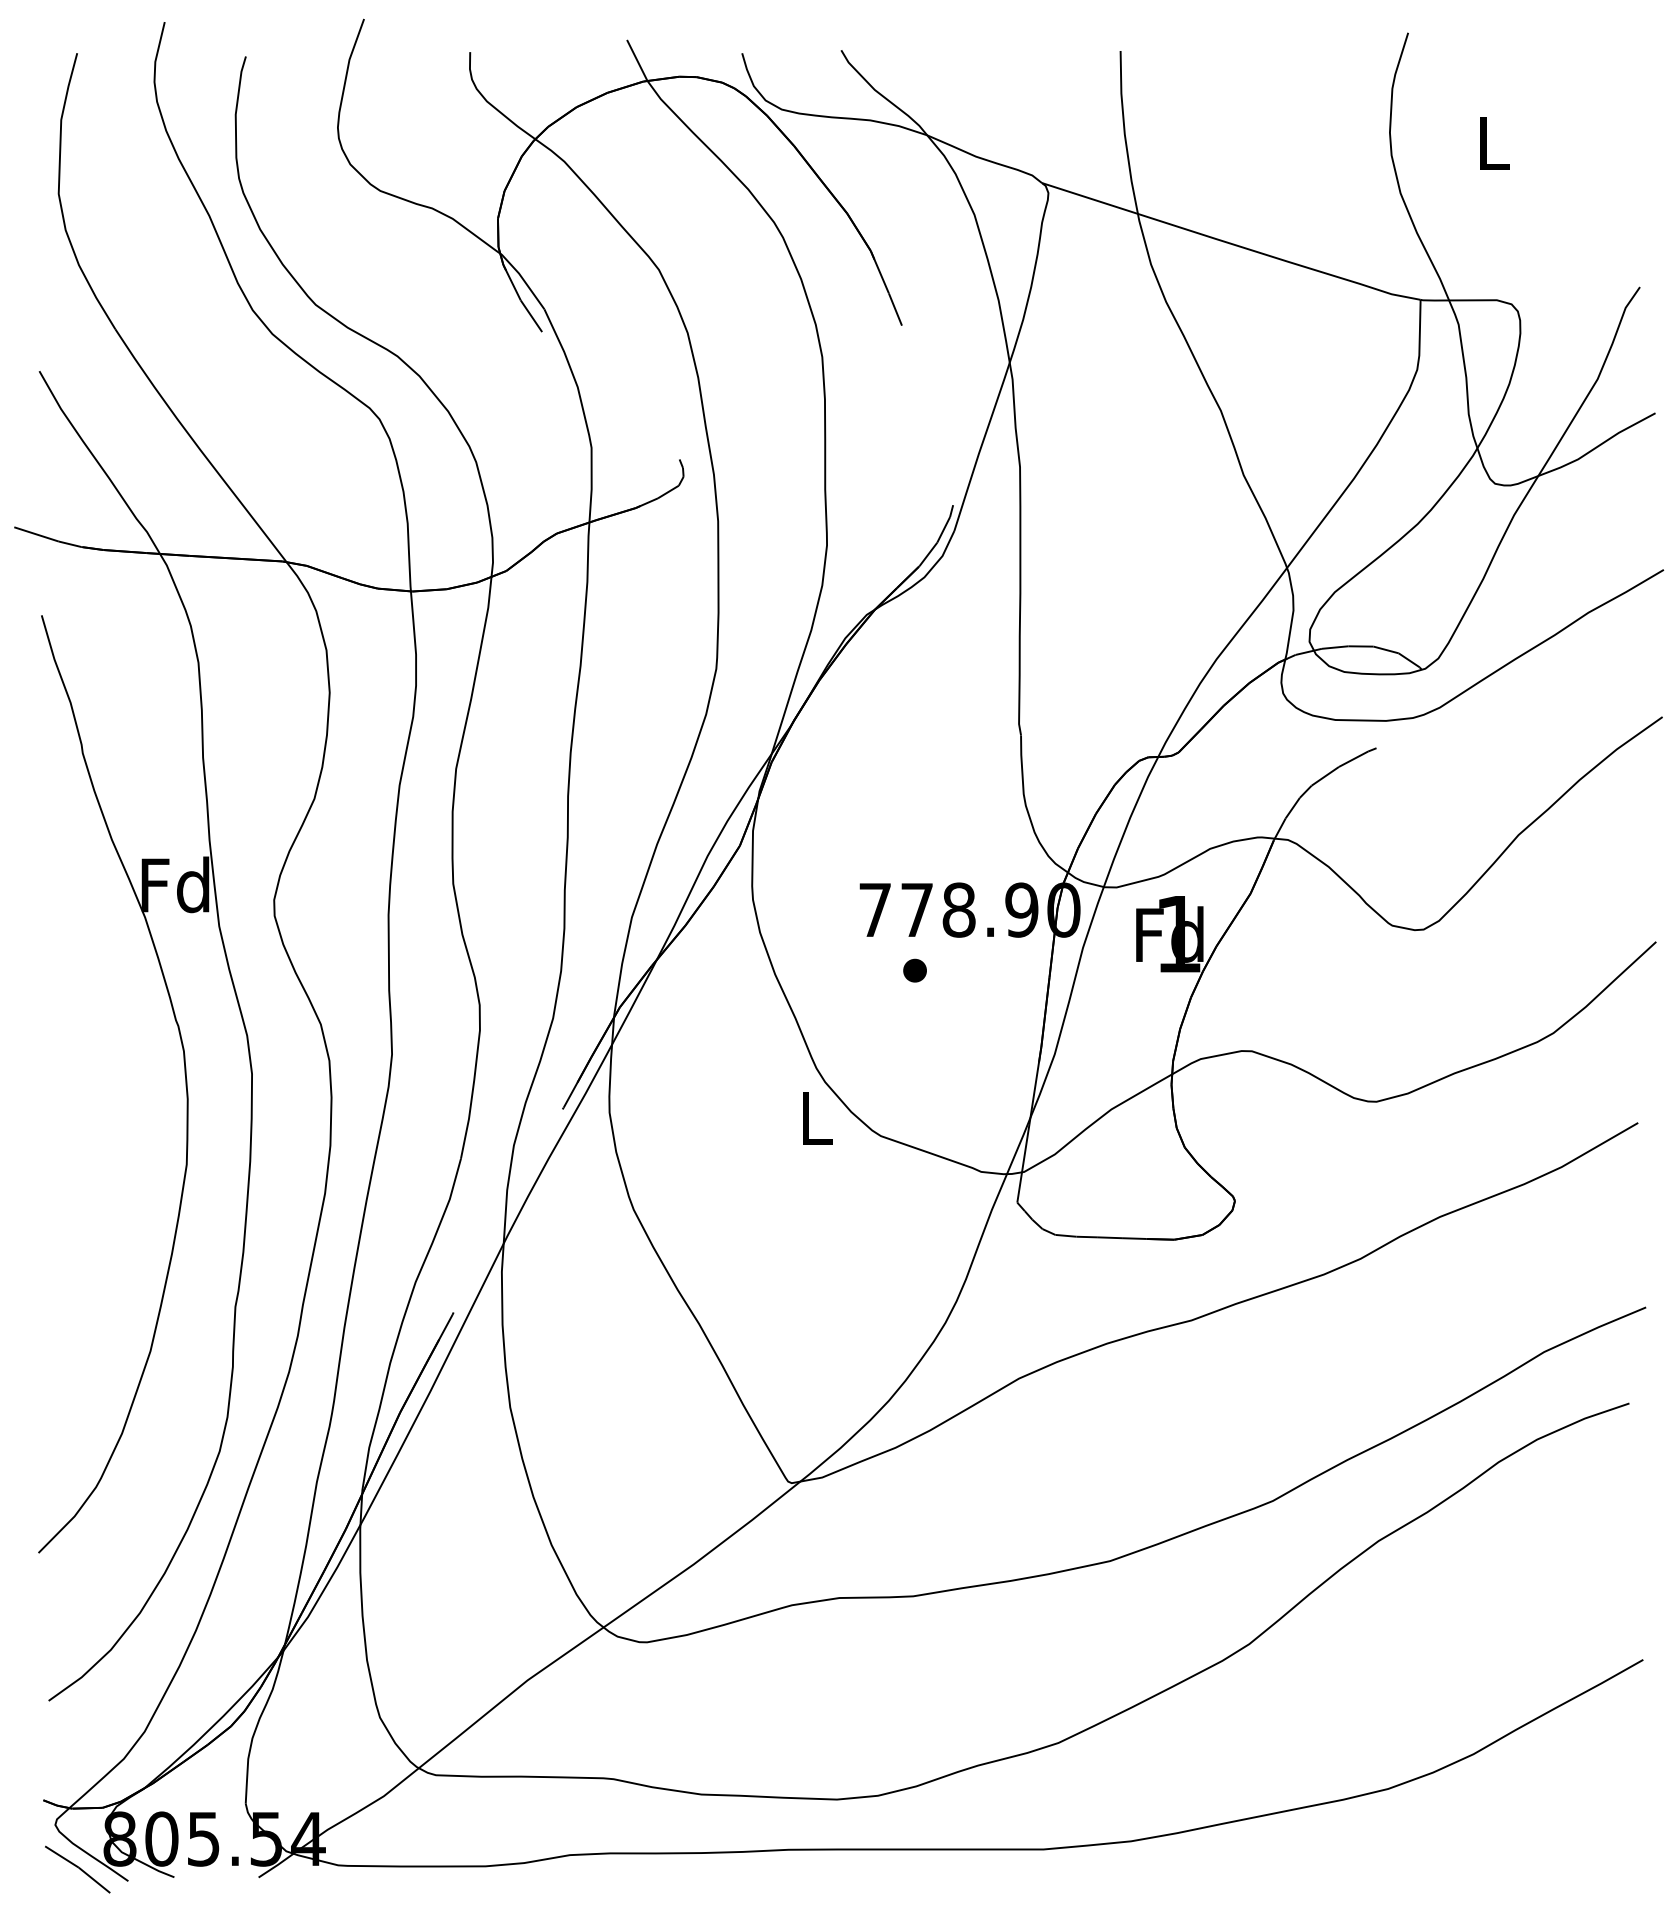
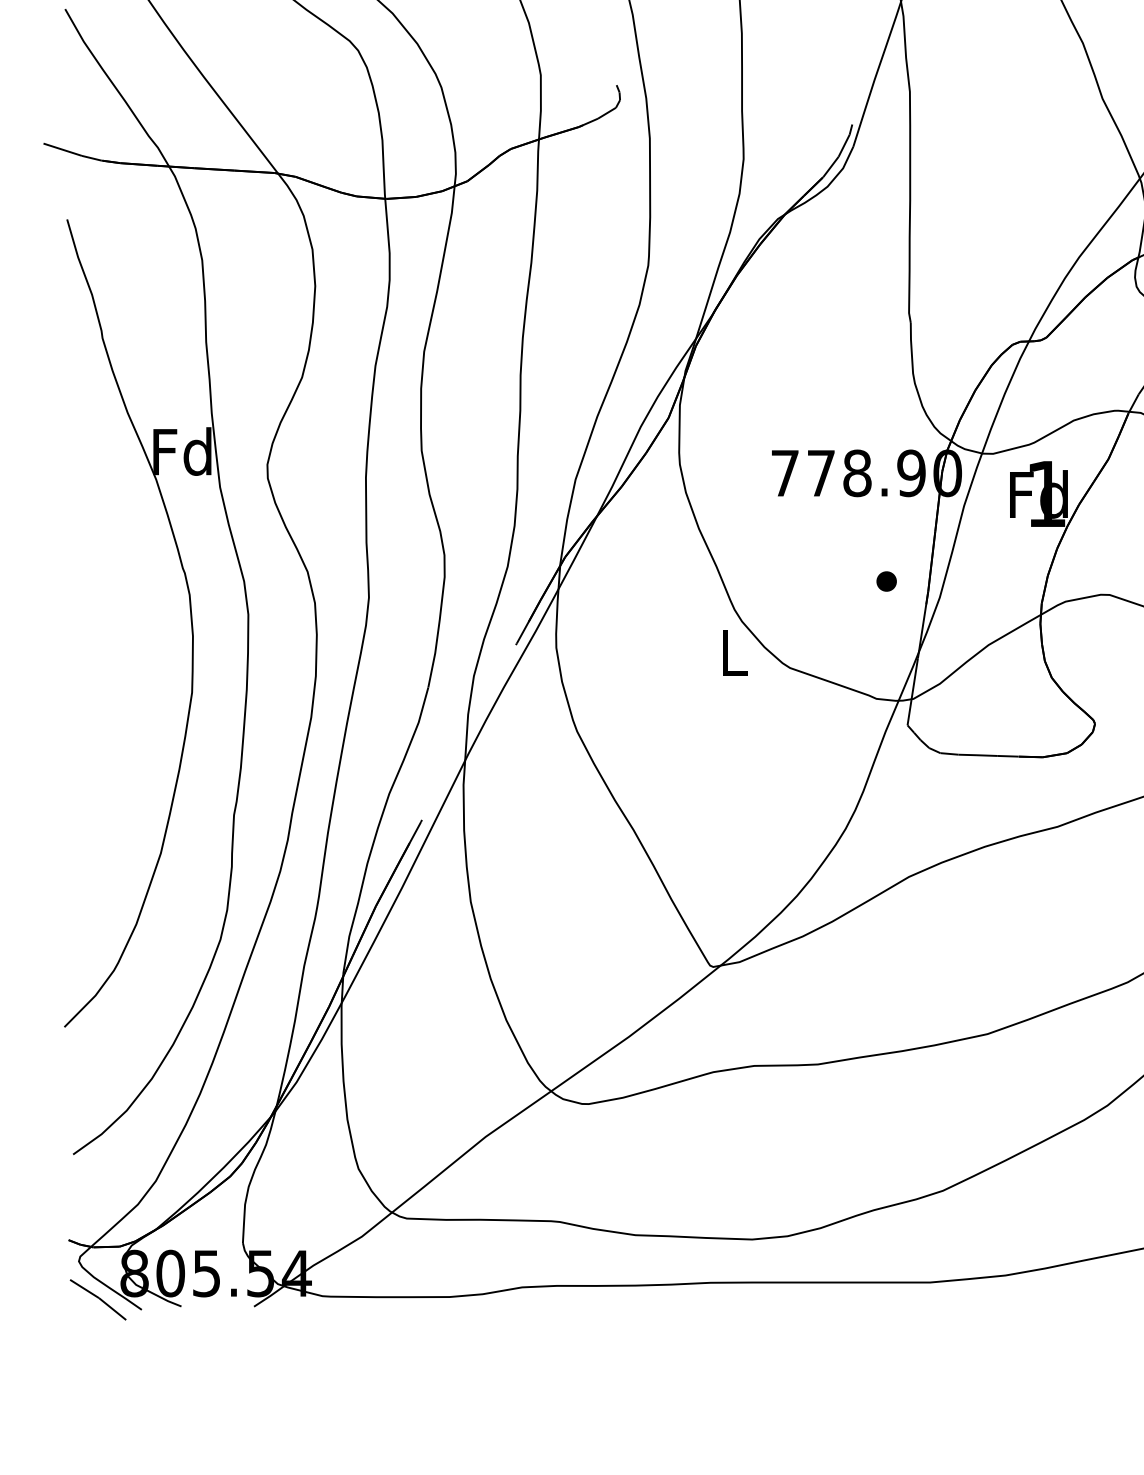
part: (914, 970) -> (886, 581), moved

